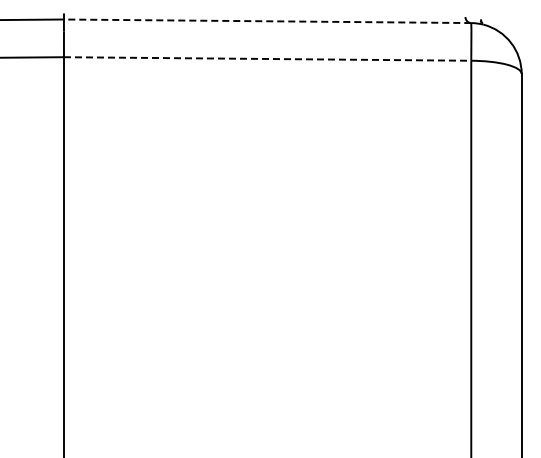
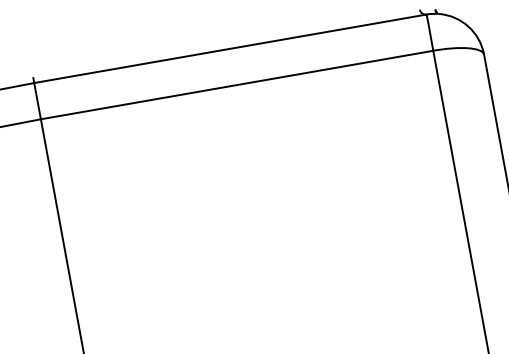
line: (267, 21) -> (230, 49), dashed -> solid
line: (267, 58) -> (236, 84), dashed -> solid

